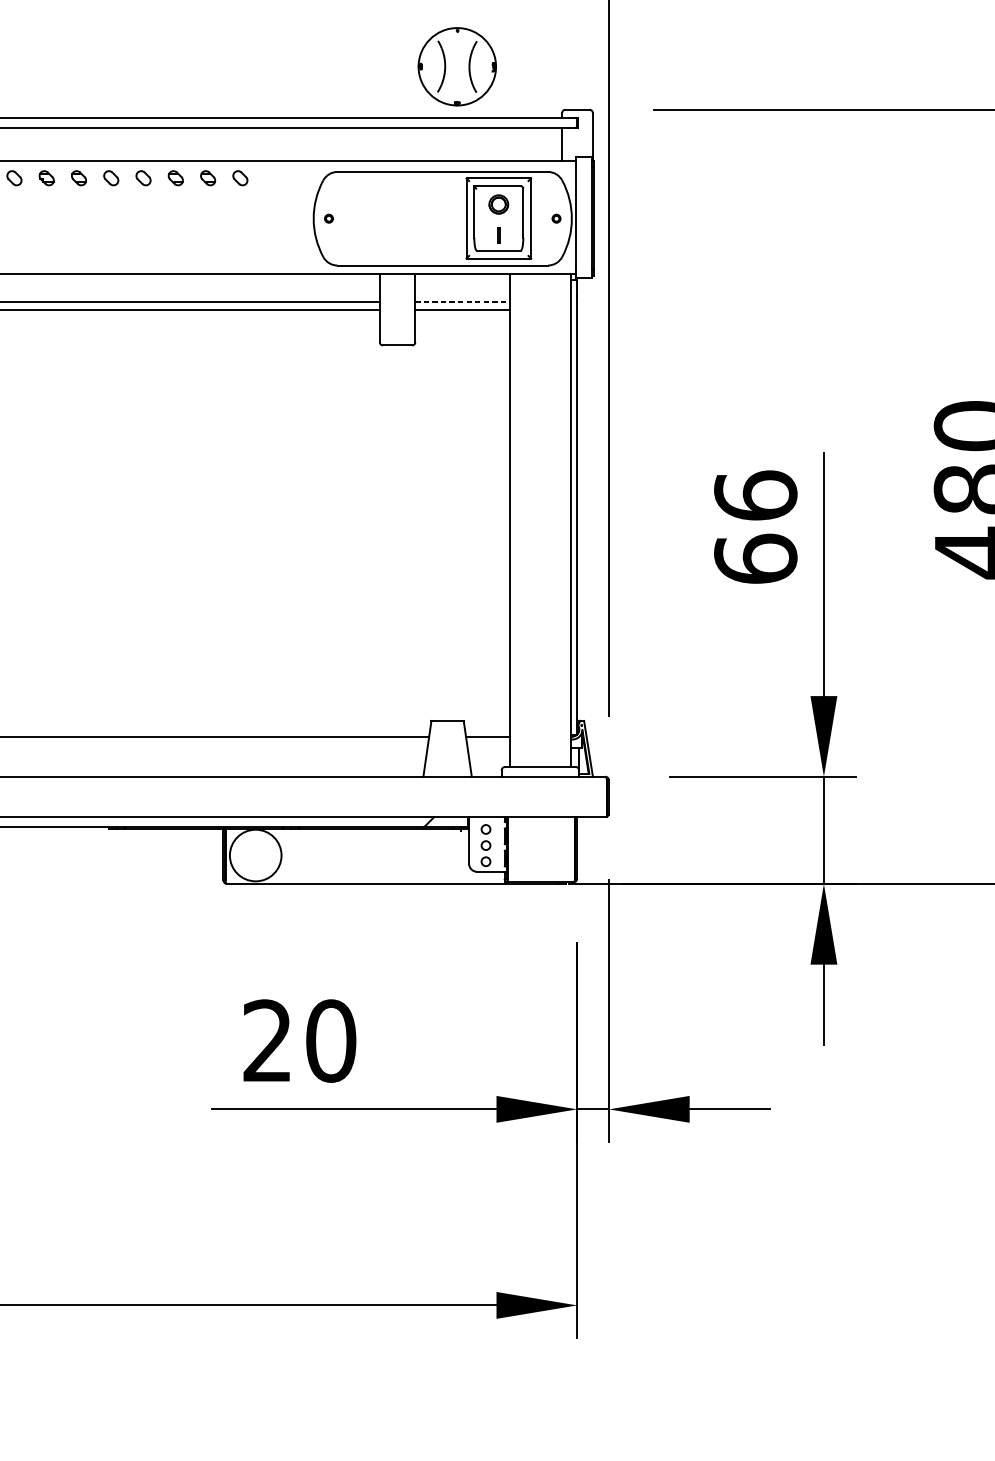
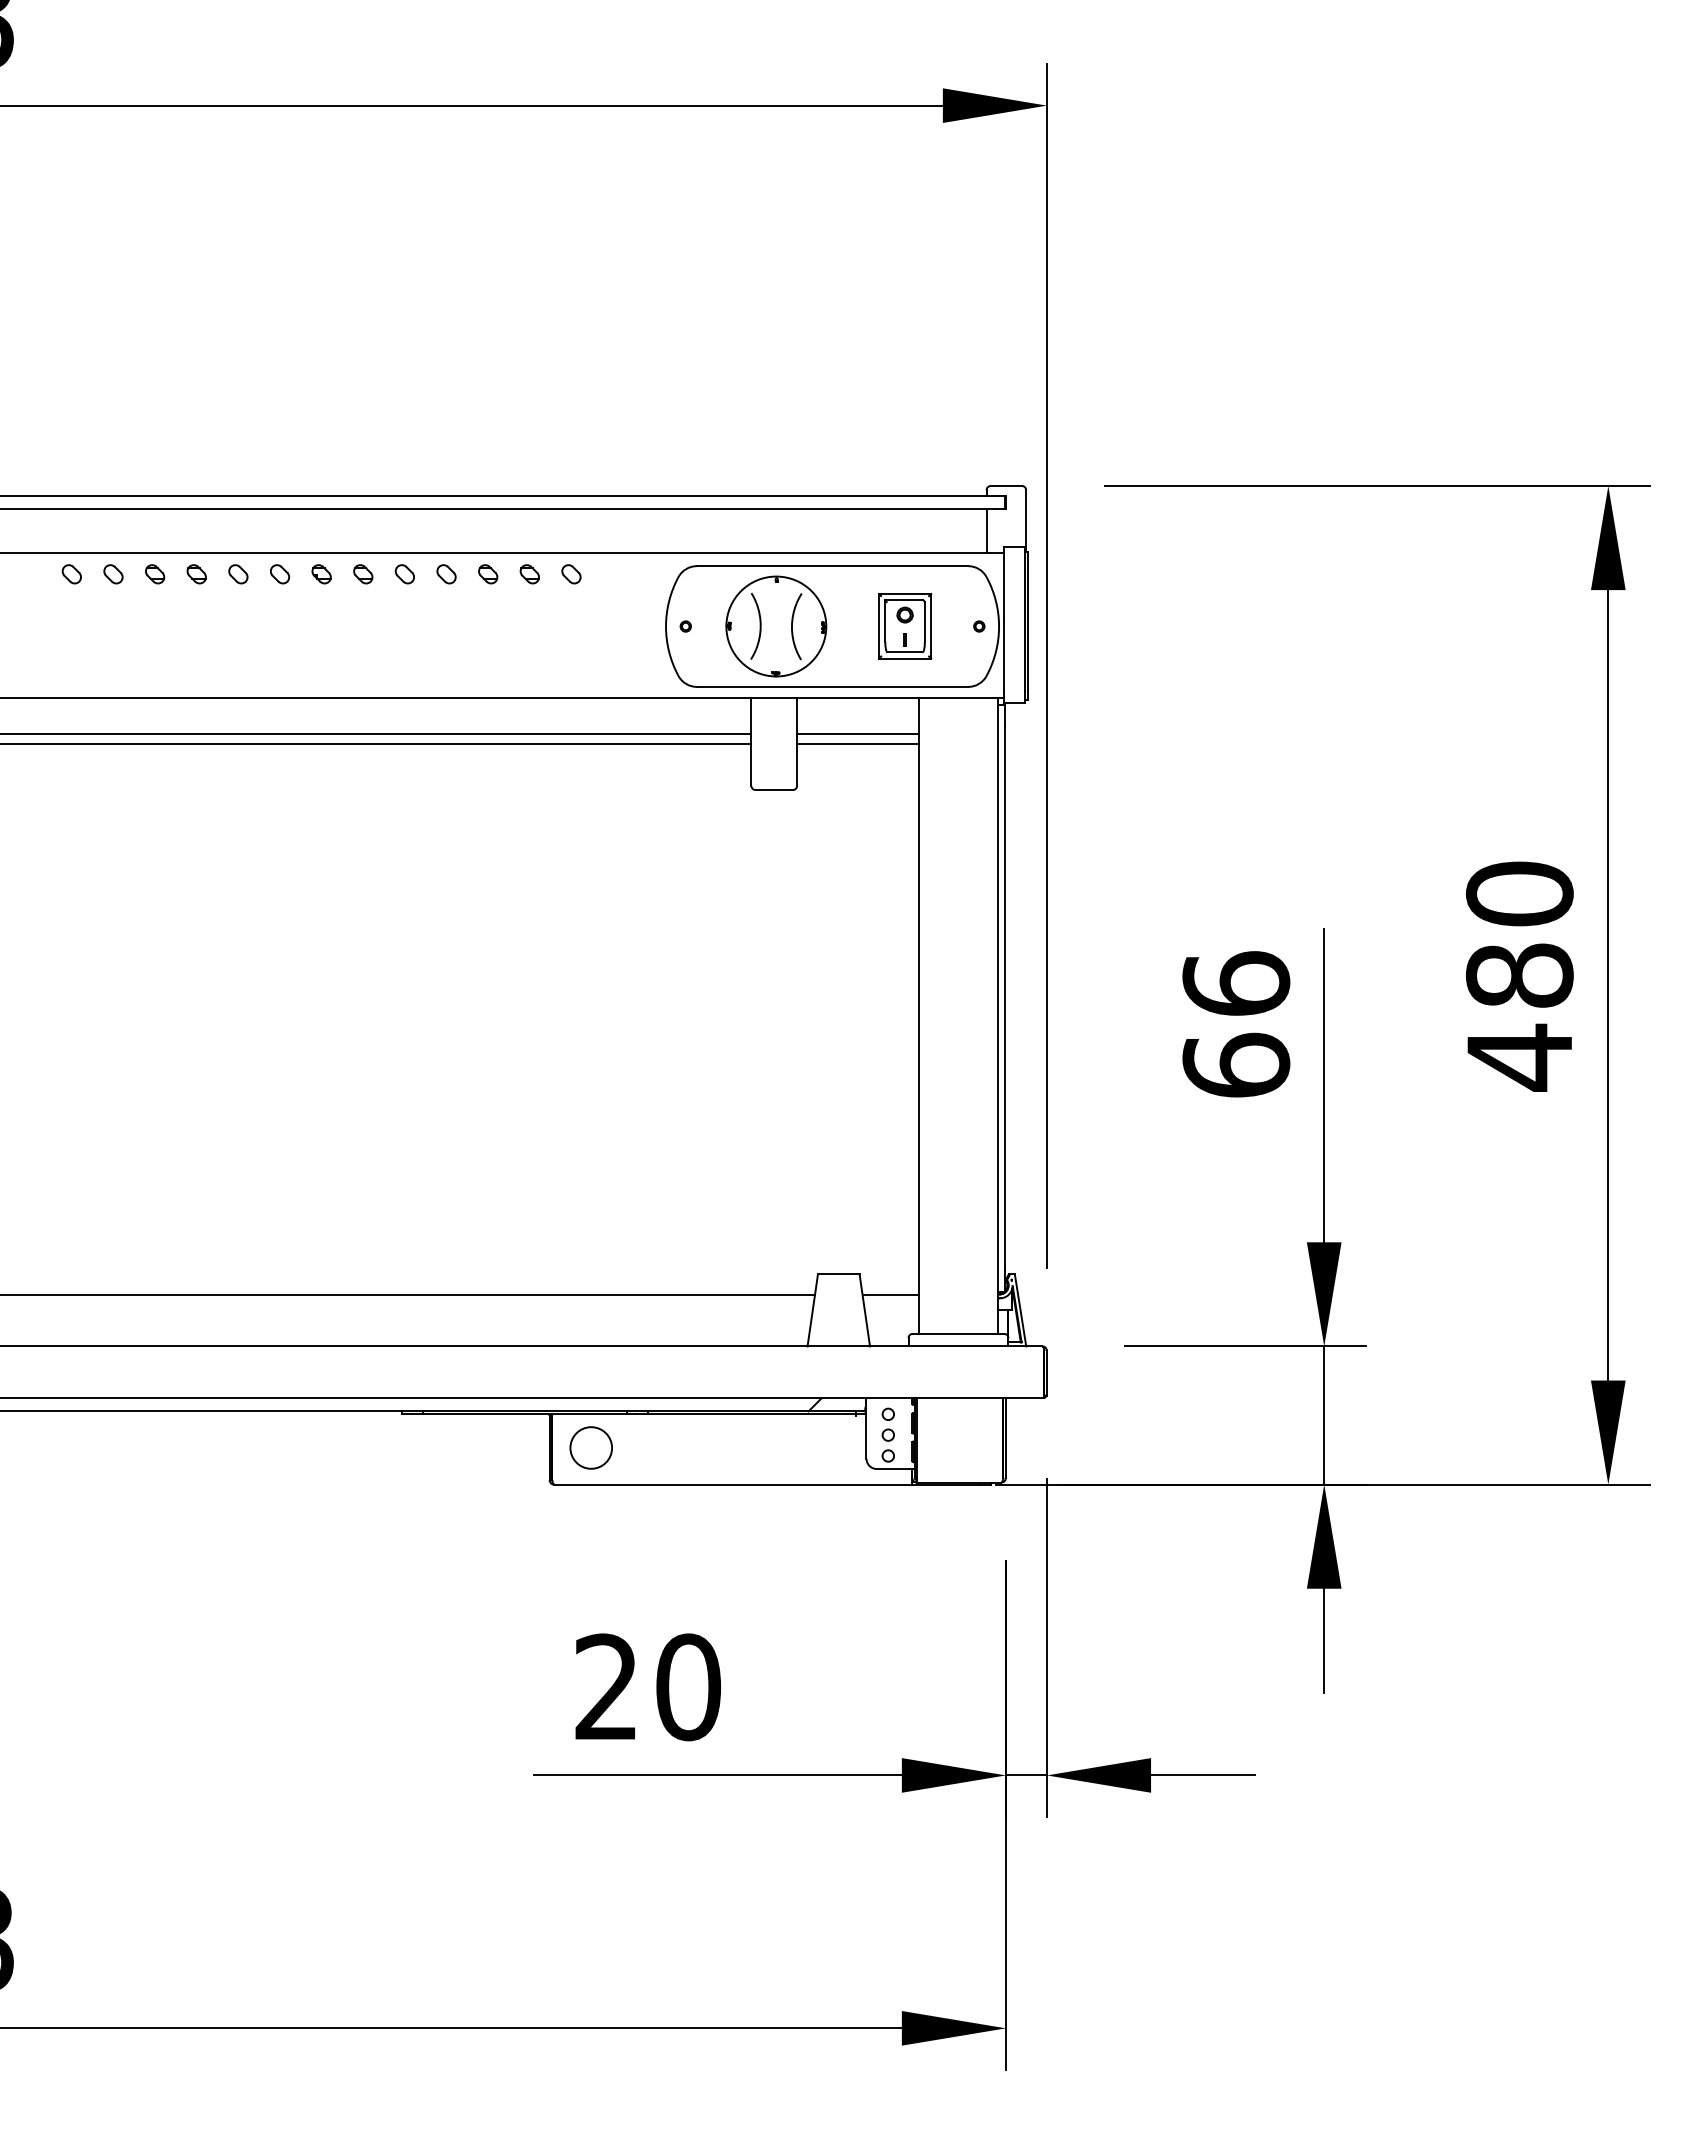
part: (457, 66) -> (776, 626), moved
part: (499, 218) -> (905, 626), size x0.62
line: (462, 301) -> (858, 733), dashed -> solid
circle: (255, 855) -> (591, 1447), size x0.62

